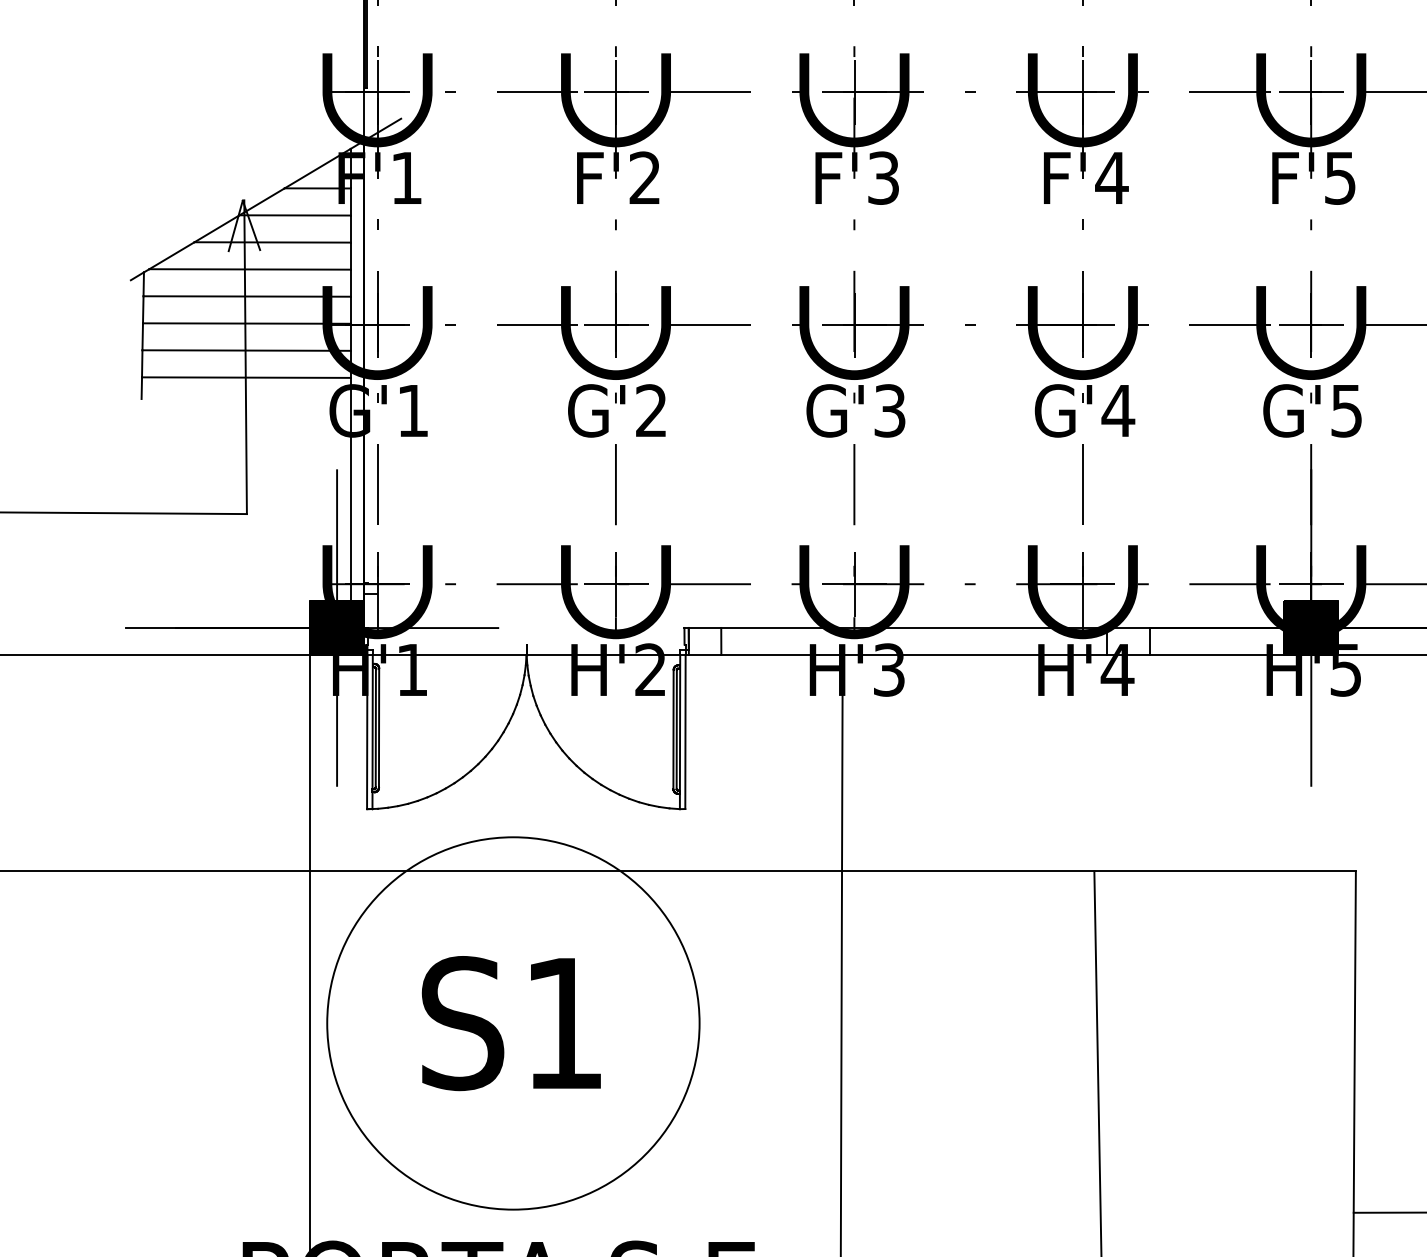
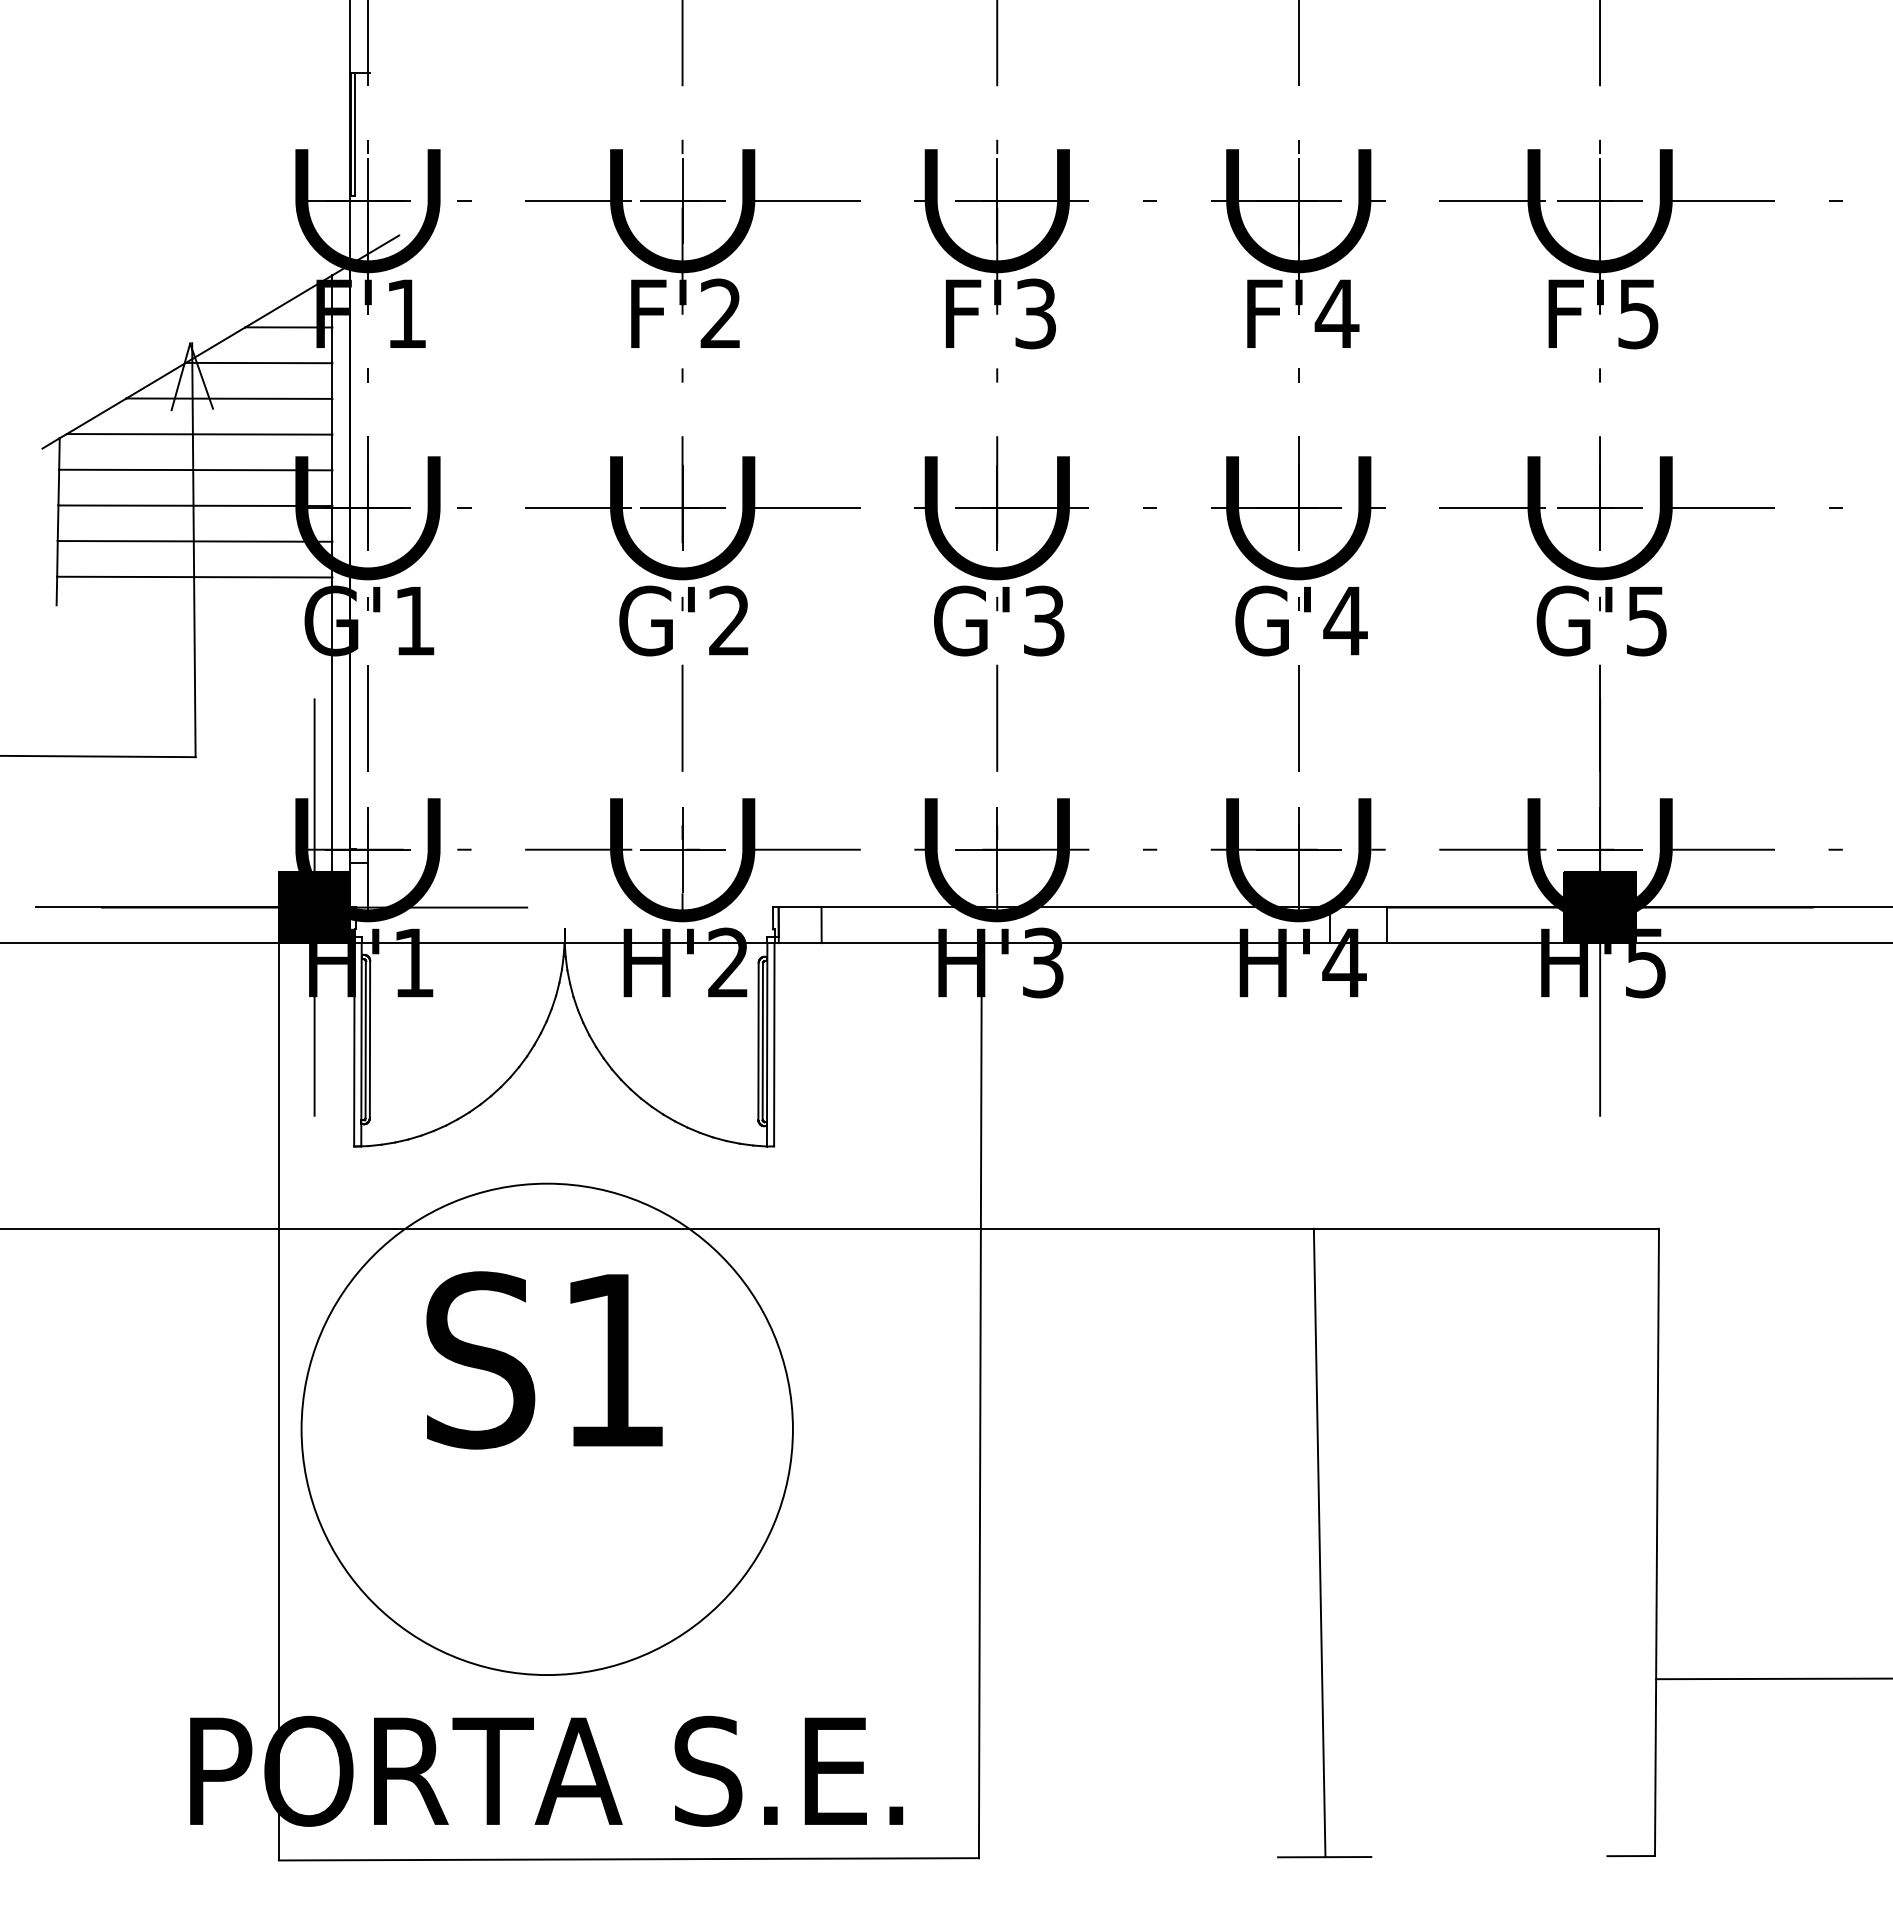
text: (511, 1023) -> (544, 1360), moved

